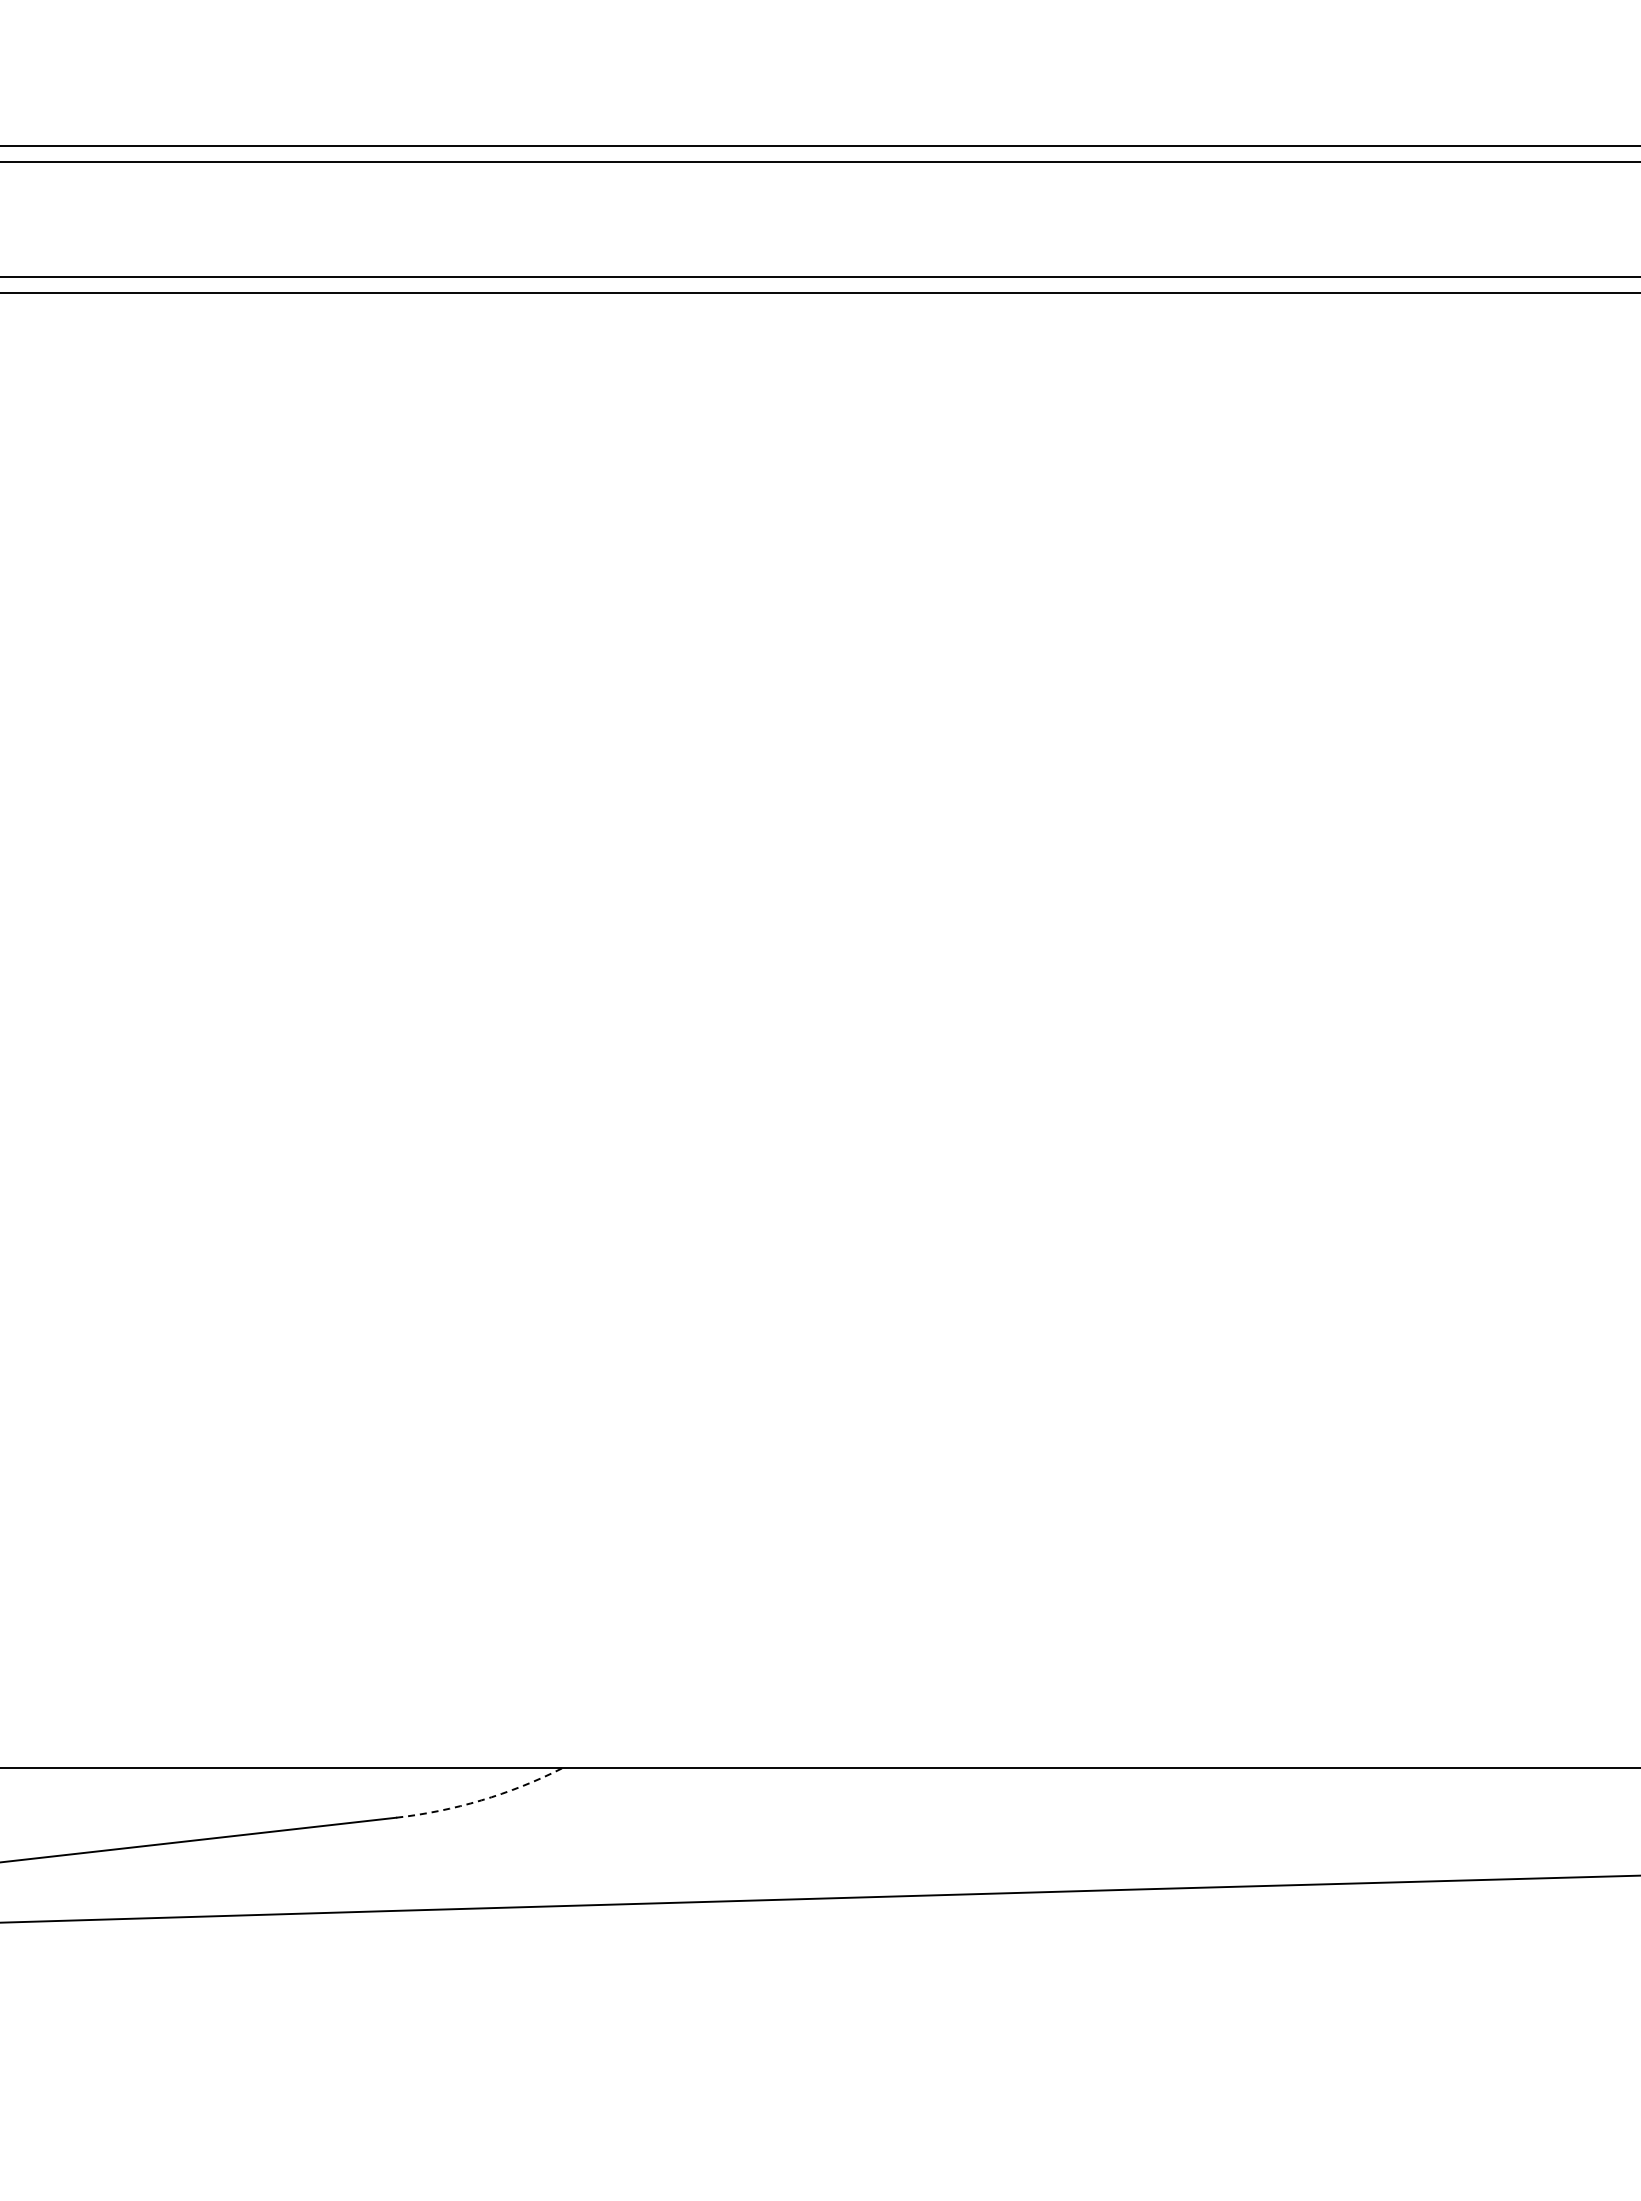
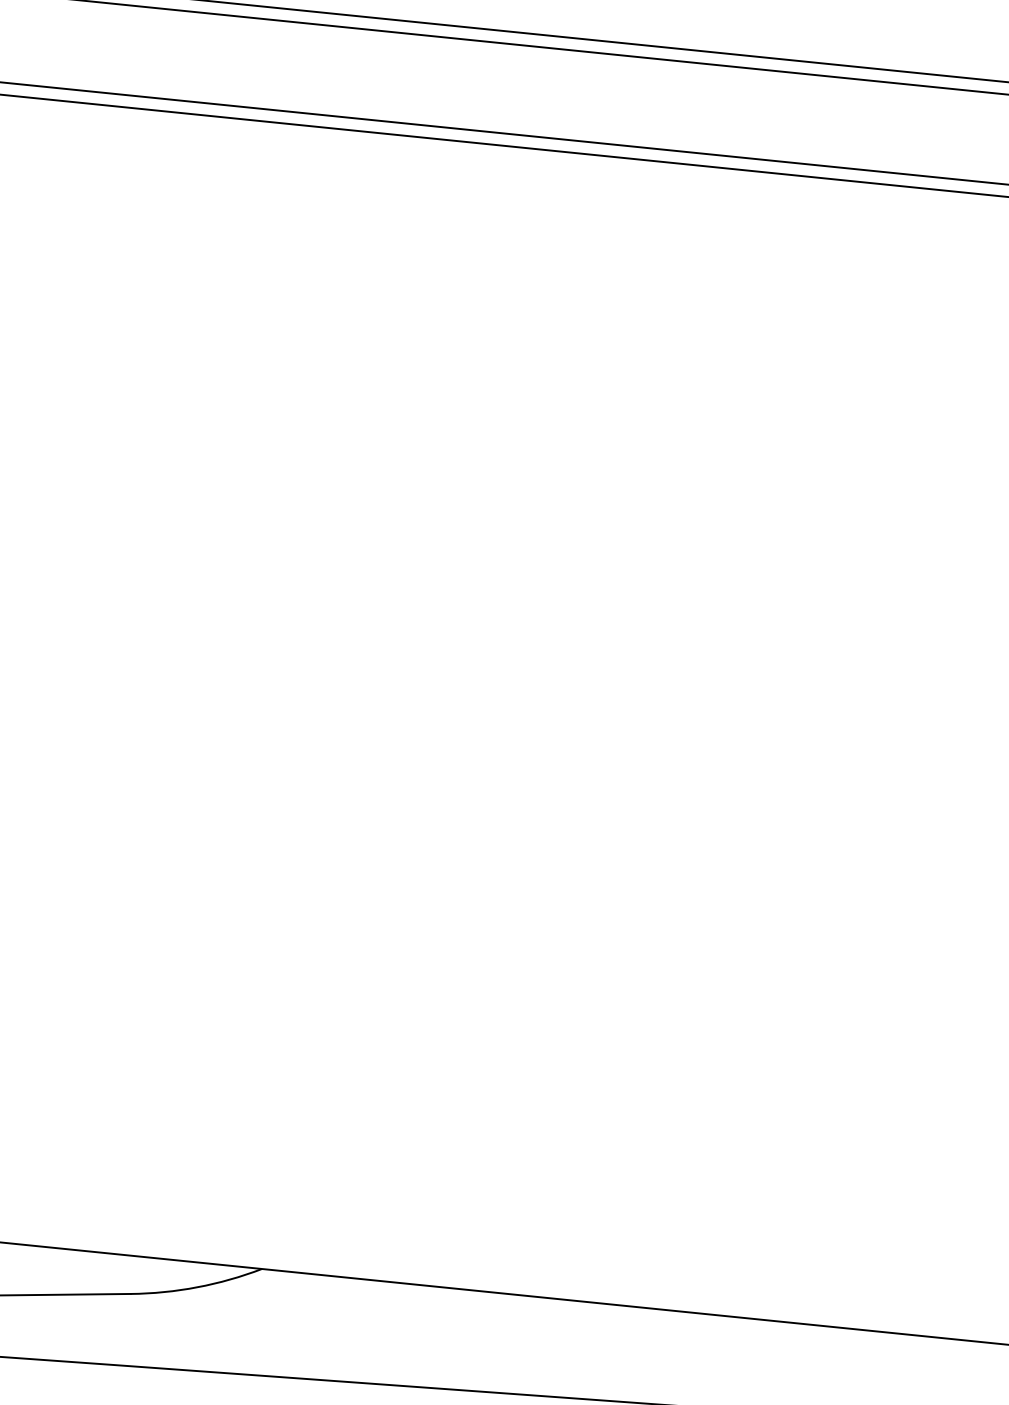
arc: (481, 1800) -> (197, 1287), dashed -> solid

